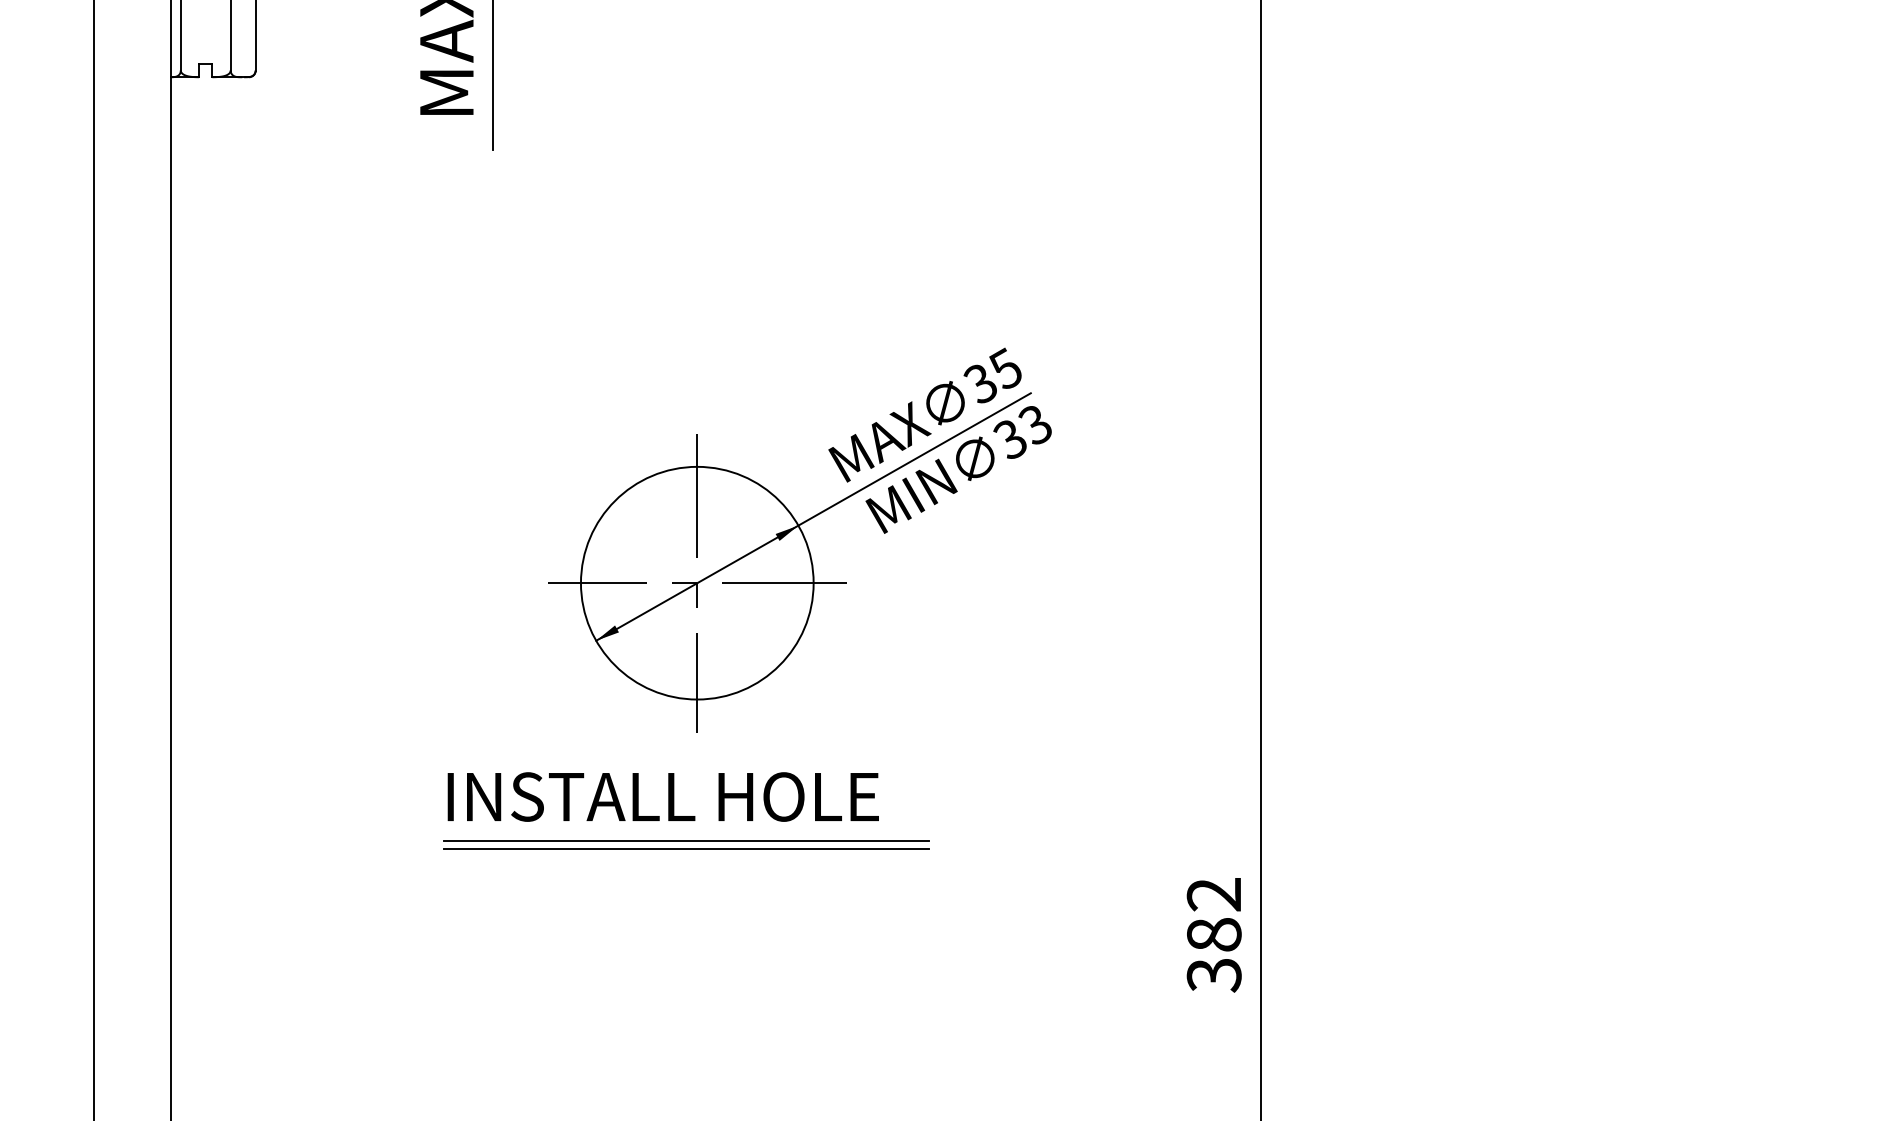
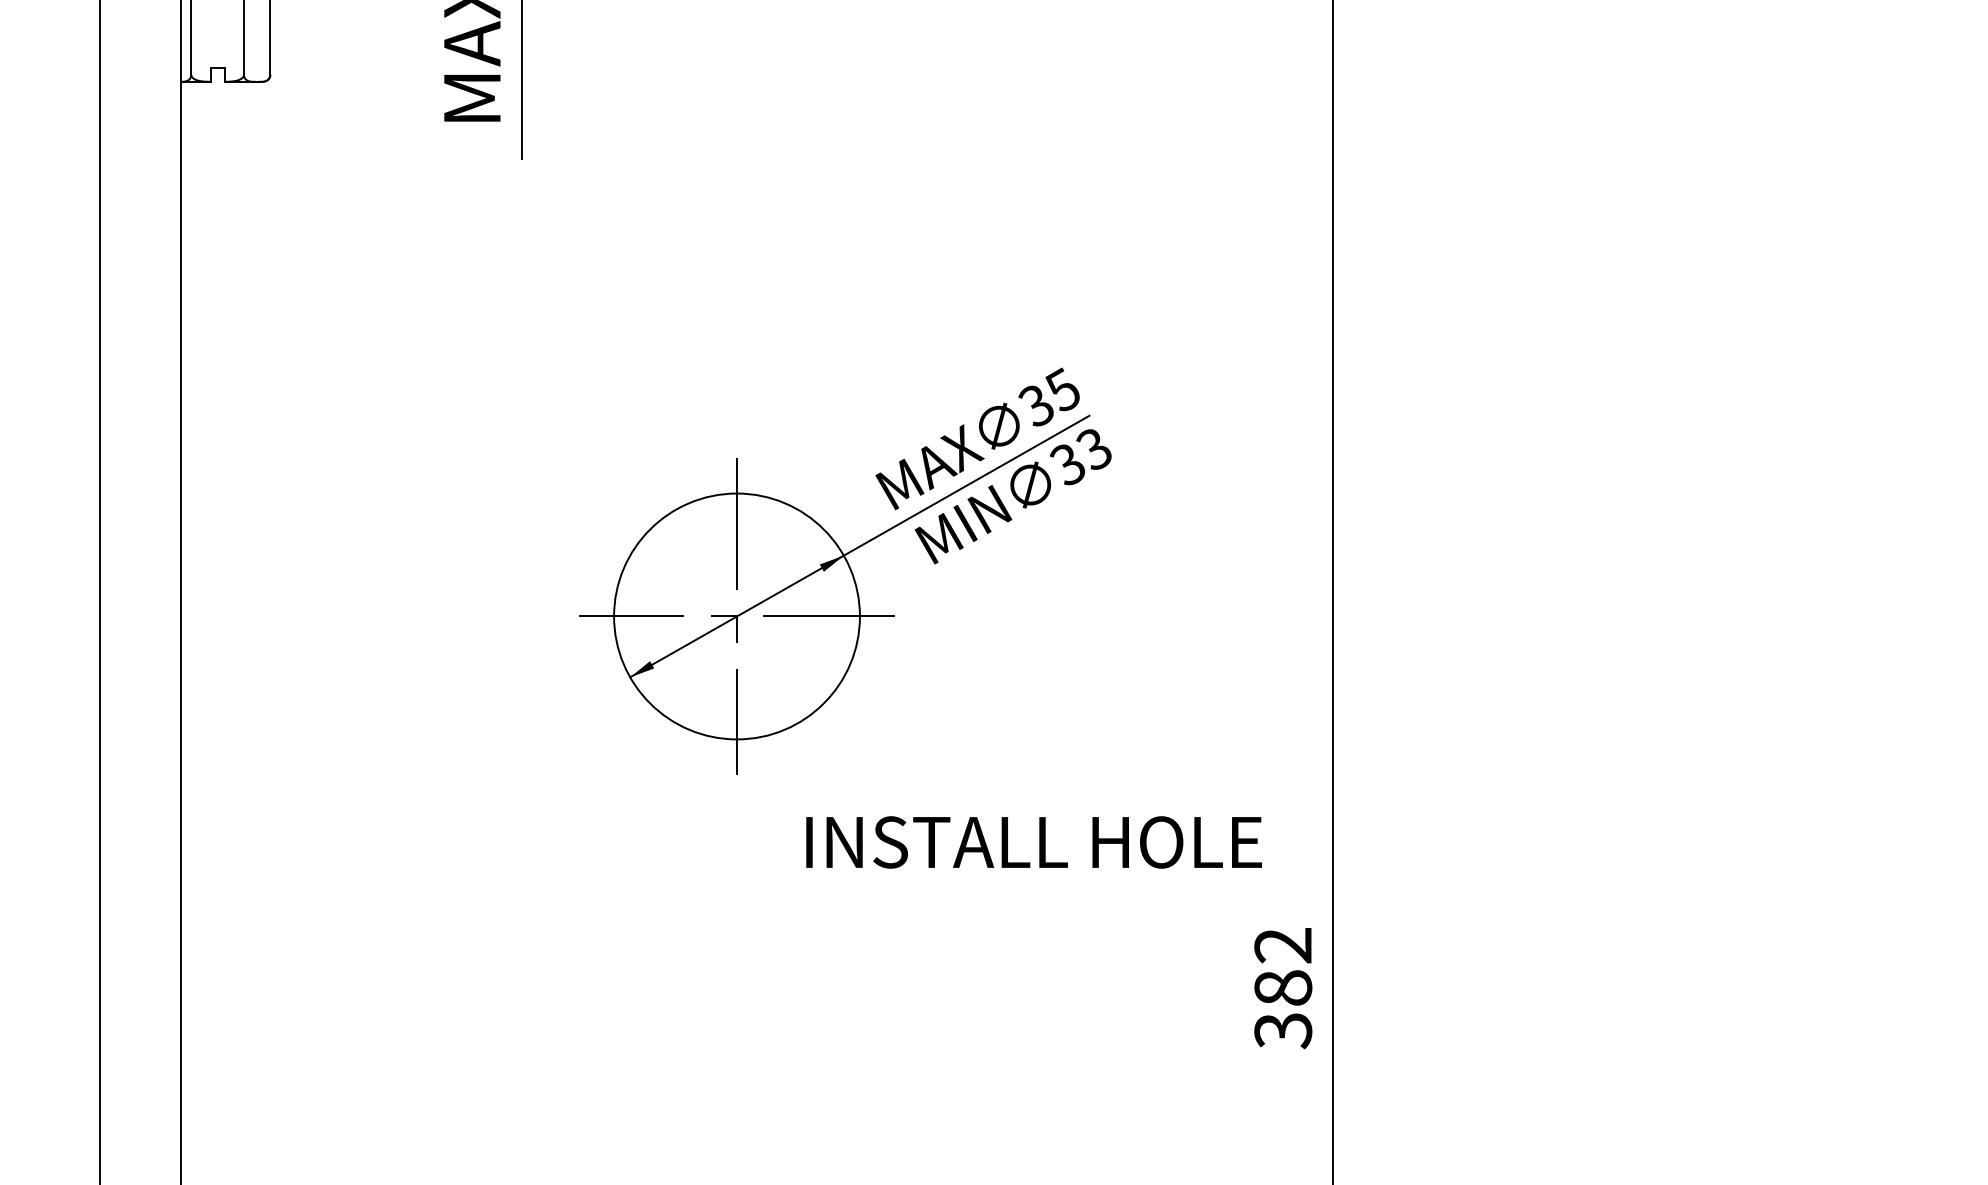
text: (662, 797) -> (1033, 842), moved
line: (686, 840) -> (725, 888), removed
line: (686, 849) -> (725, 897), removed

